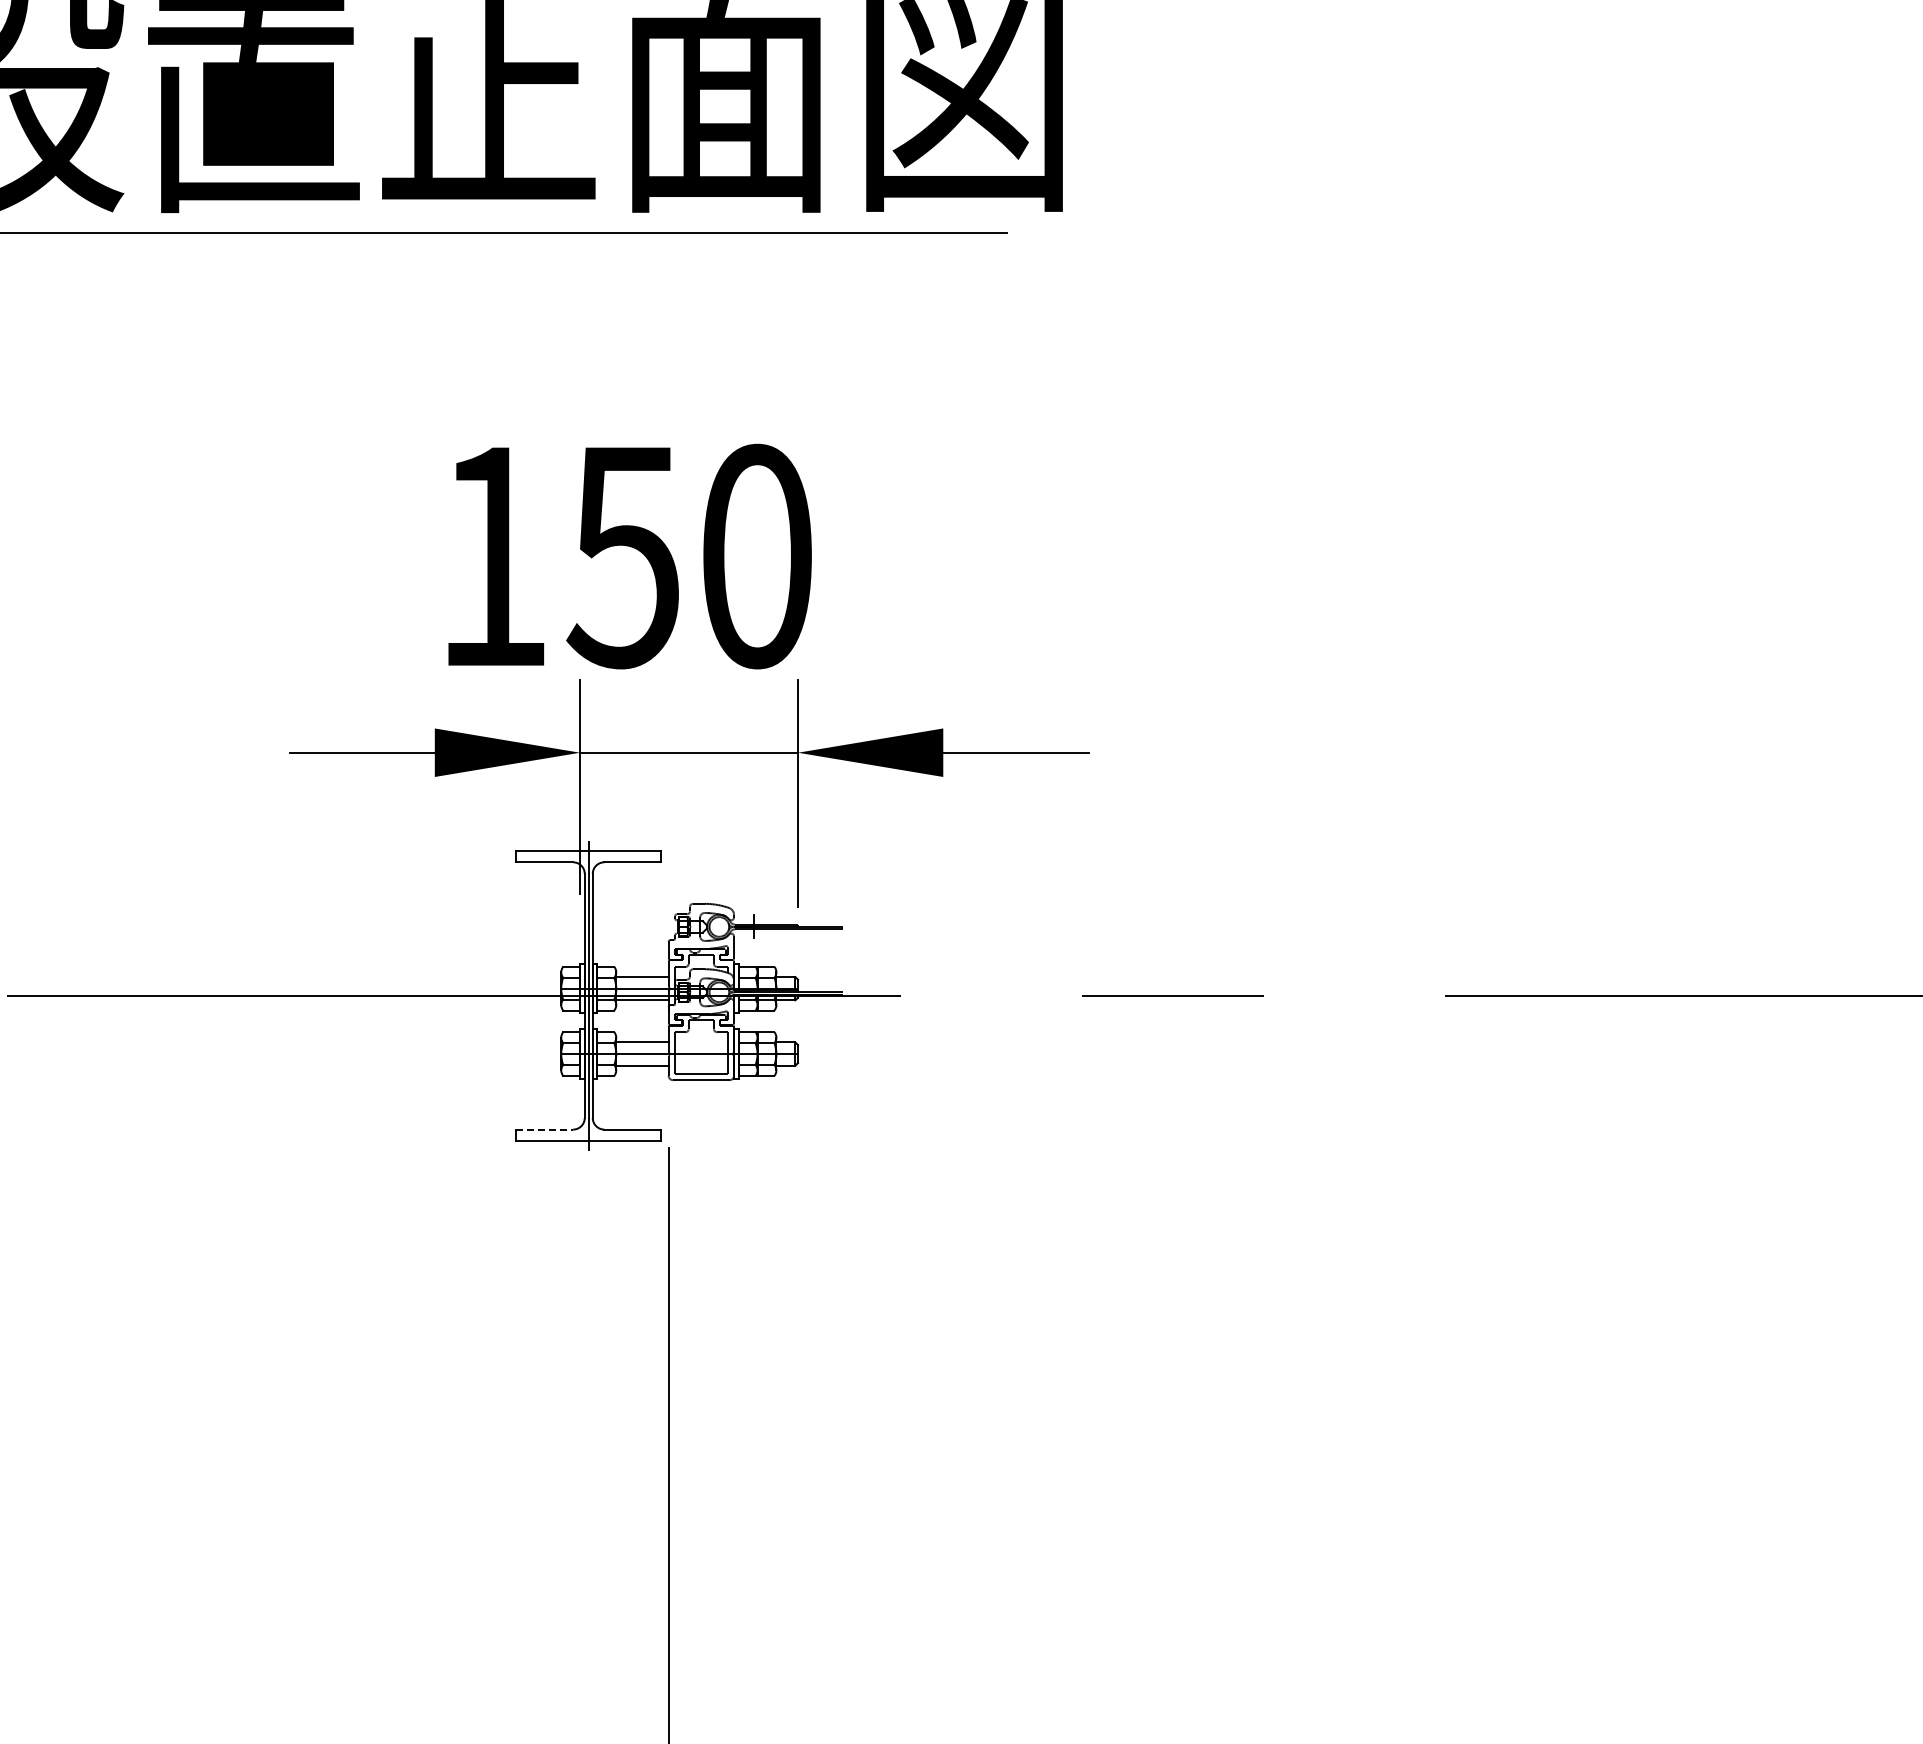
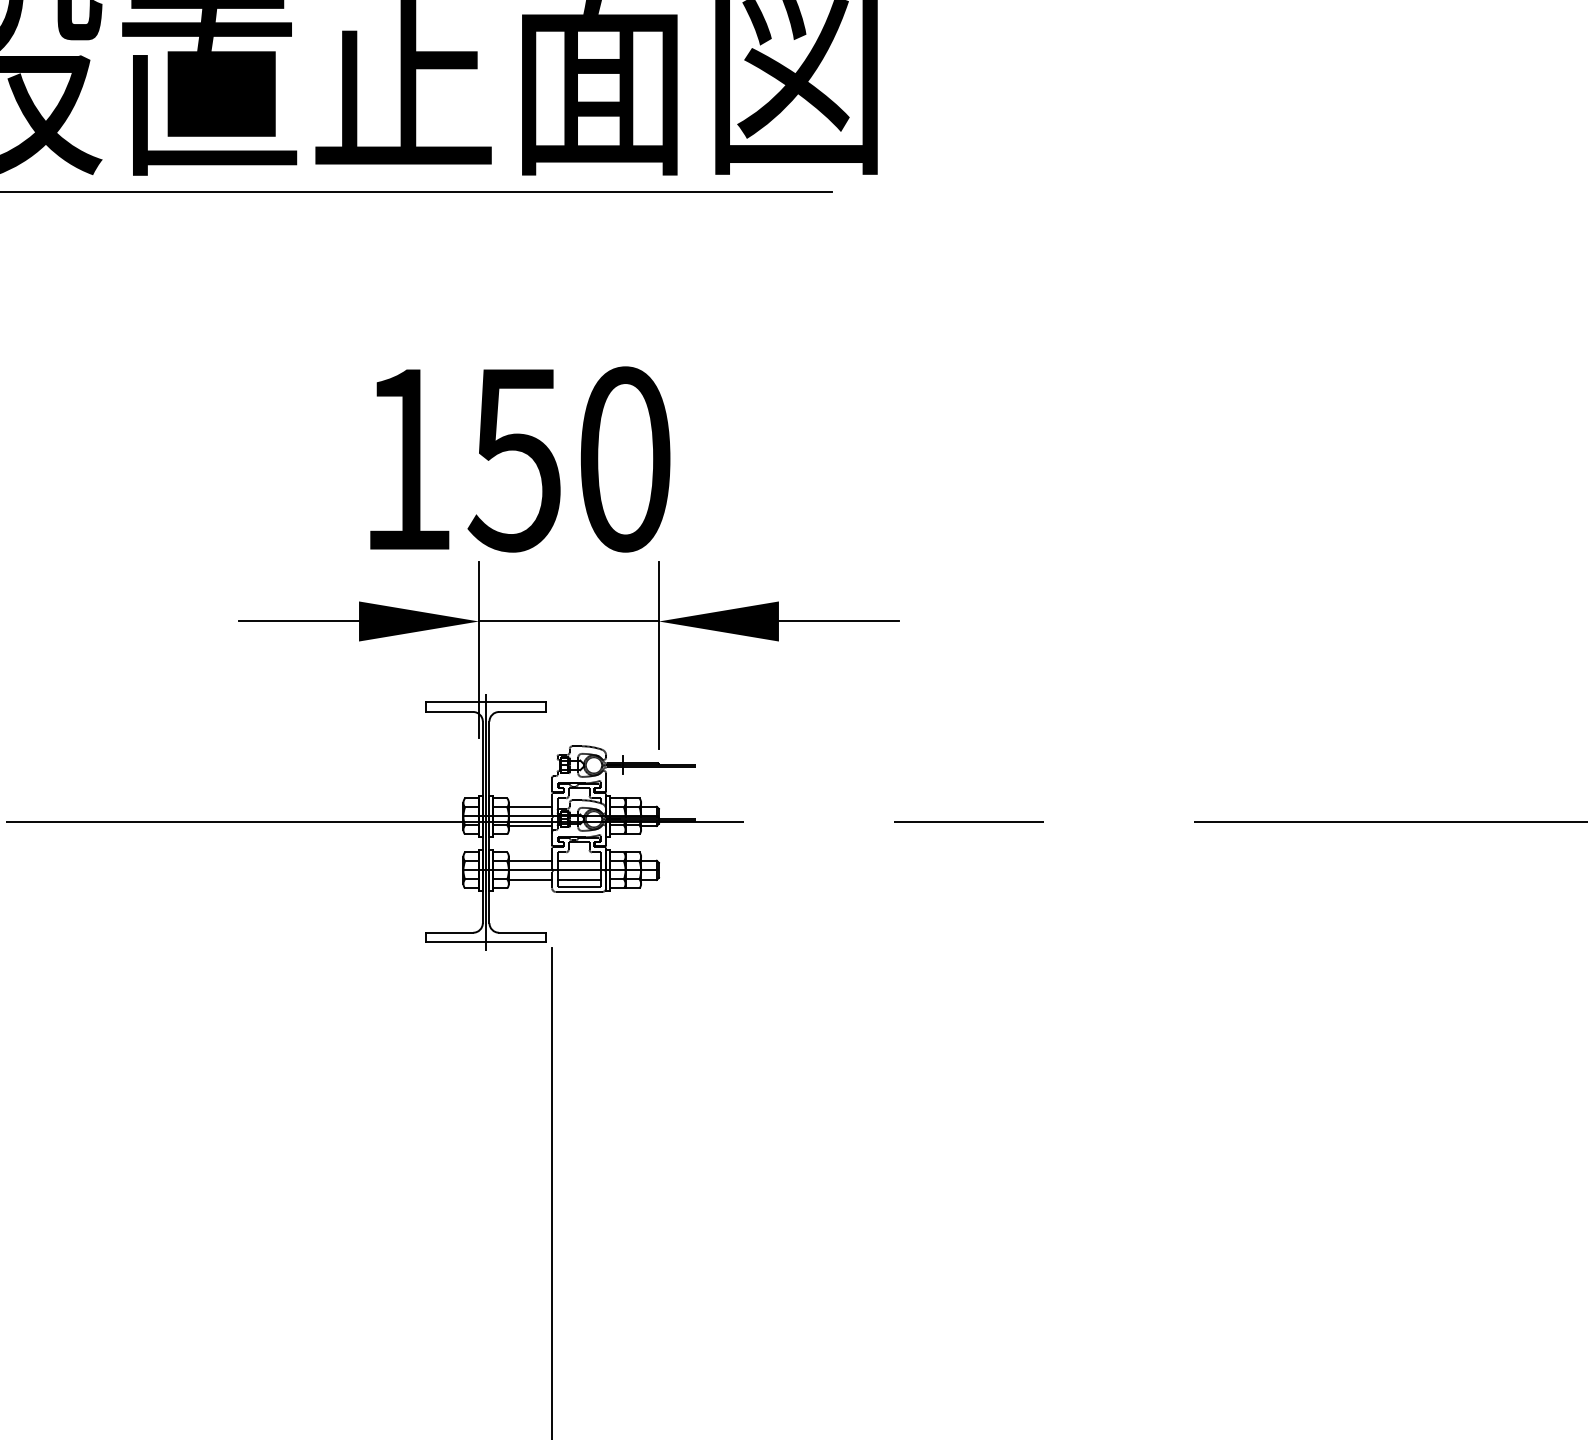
line: (701, 1042) -> (579, 860), added
line: (701, 1065) -> (579, 879), added
line: (544, 1129) -> (449, 932), dashed -> solid

